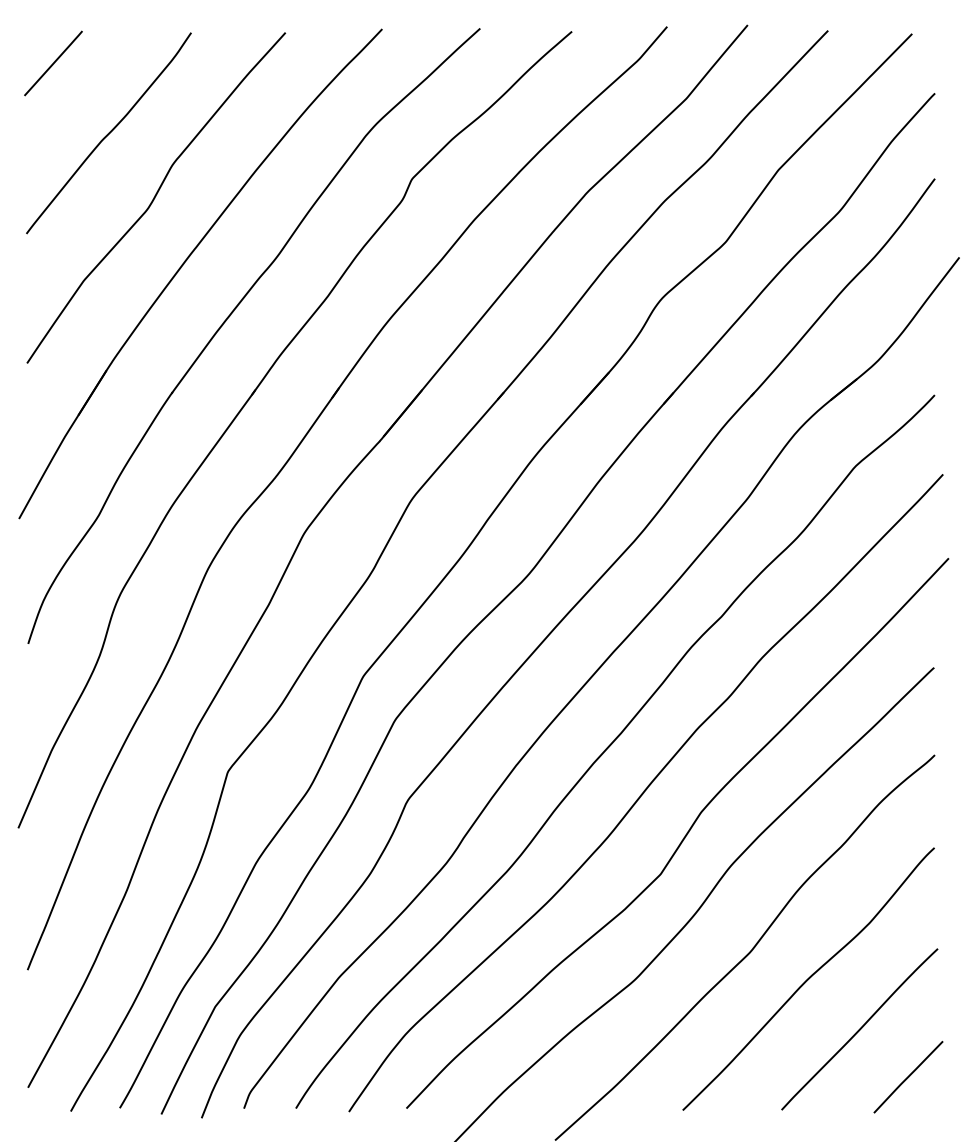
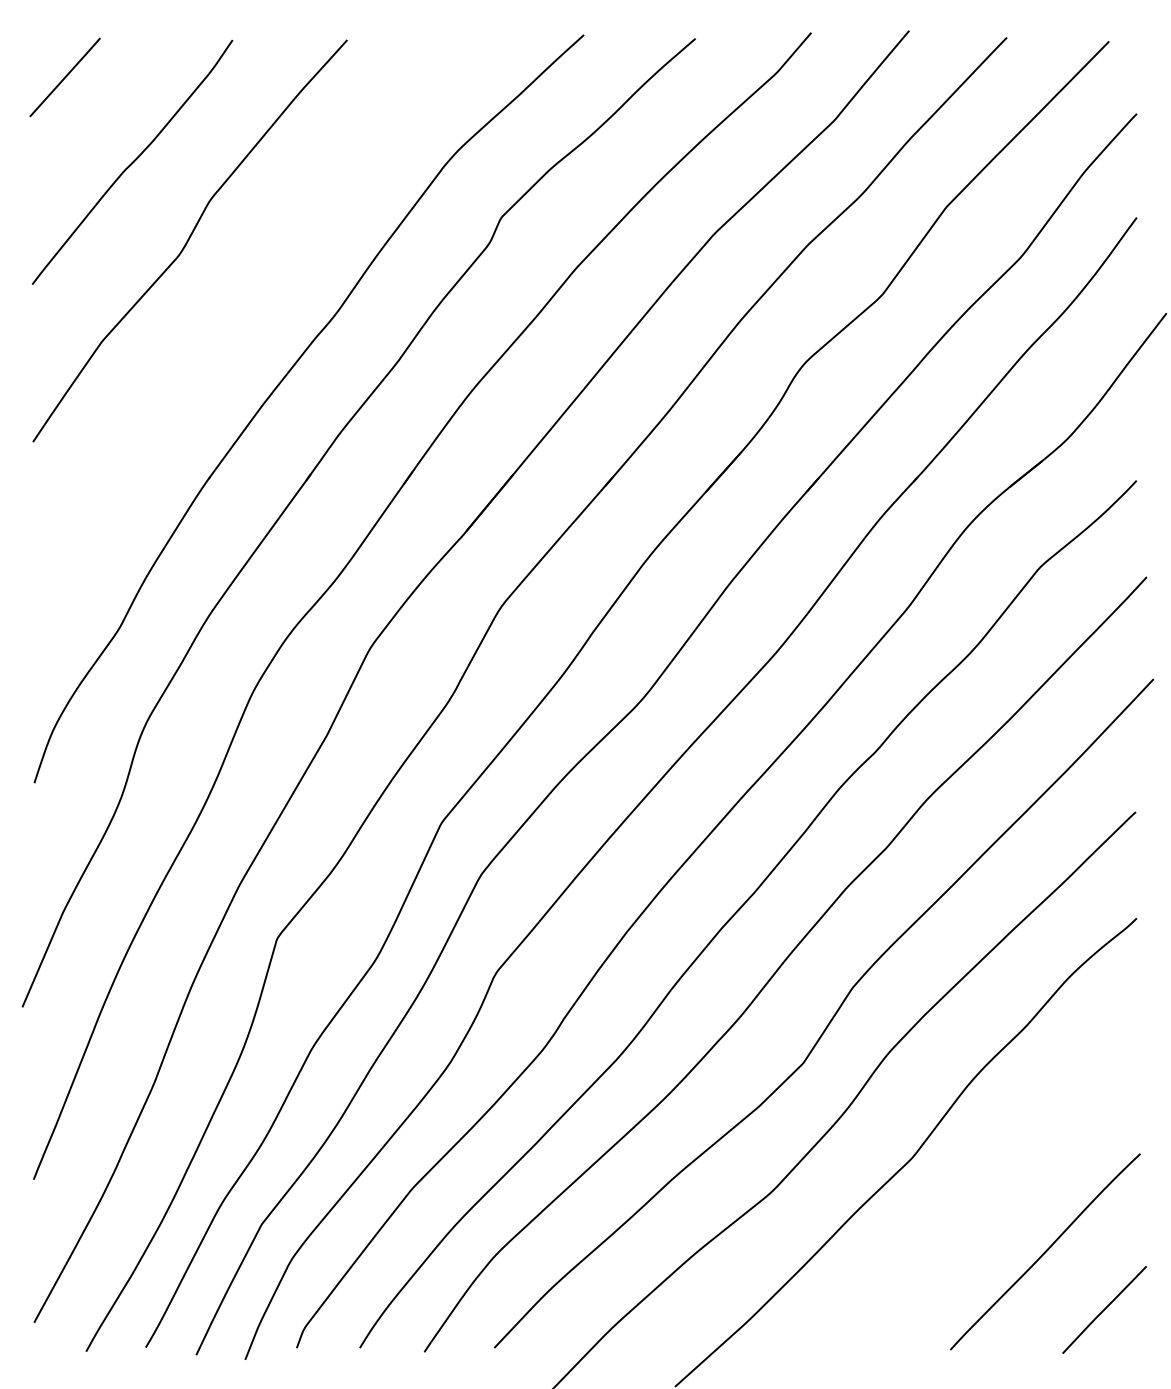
part: (186, 261) -> (226, 318), removed
curve: (808, 978) -> (982, 1190), removed

